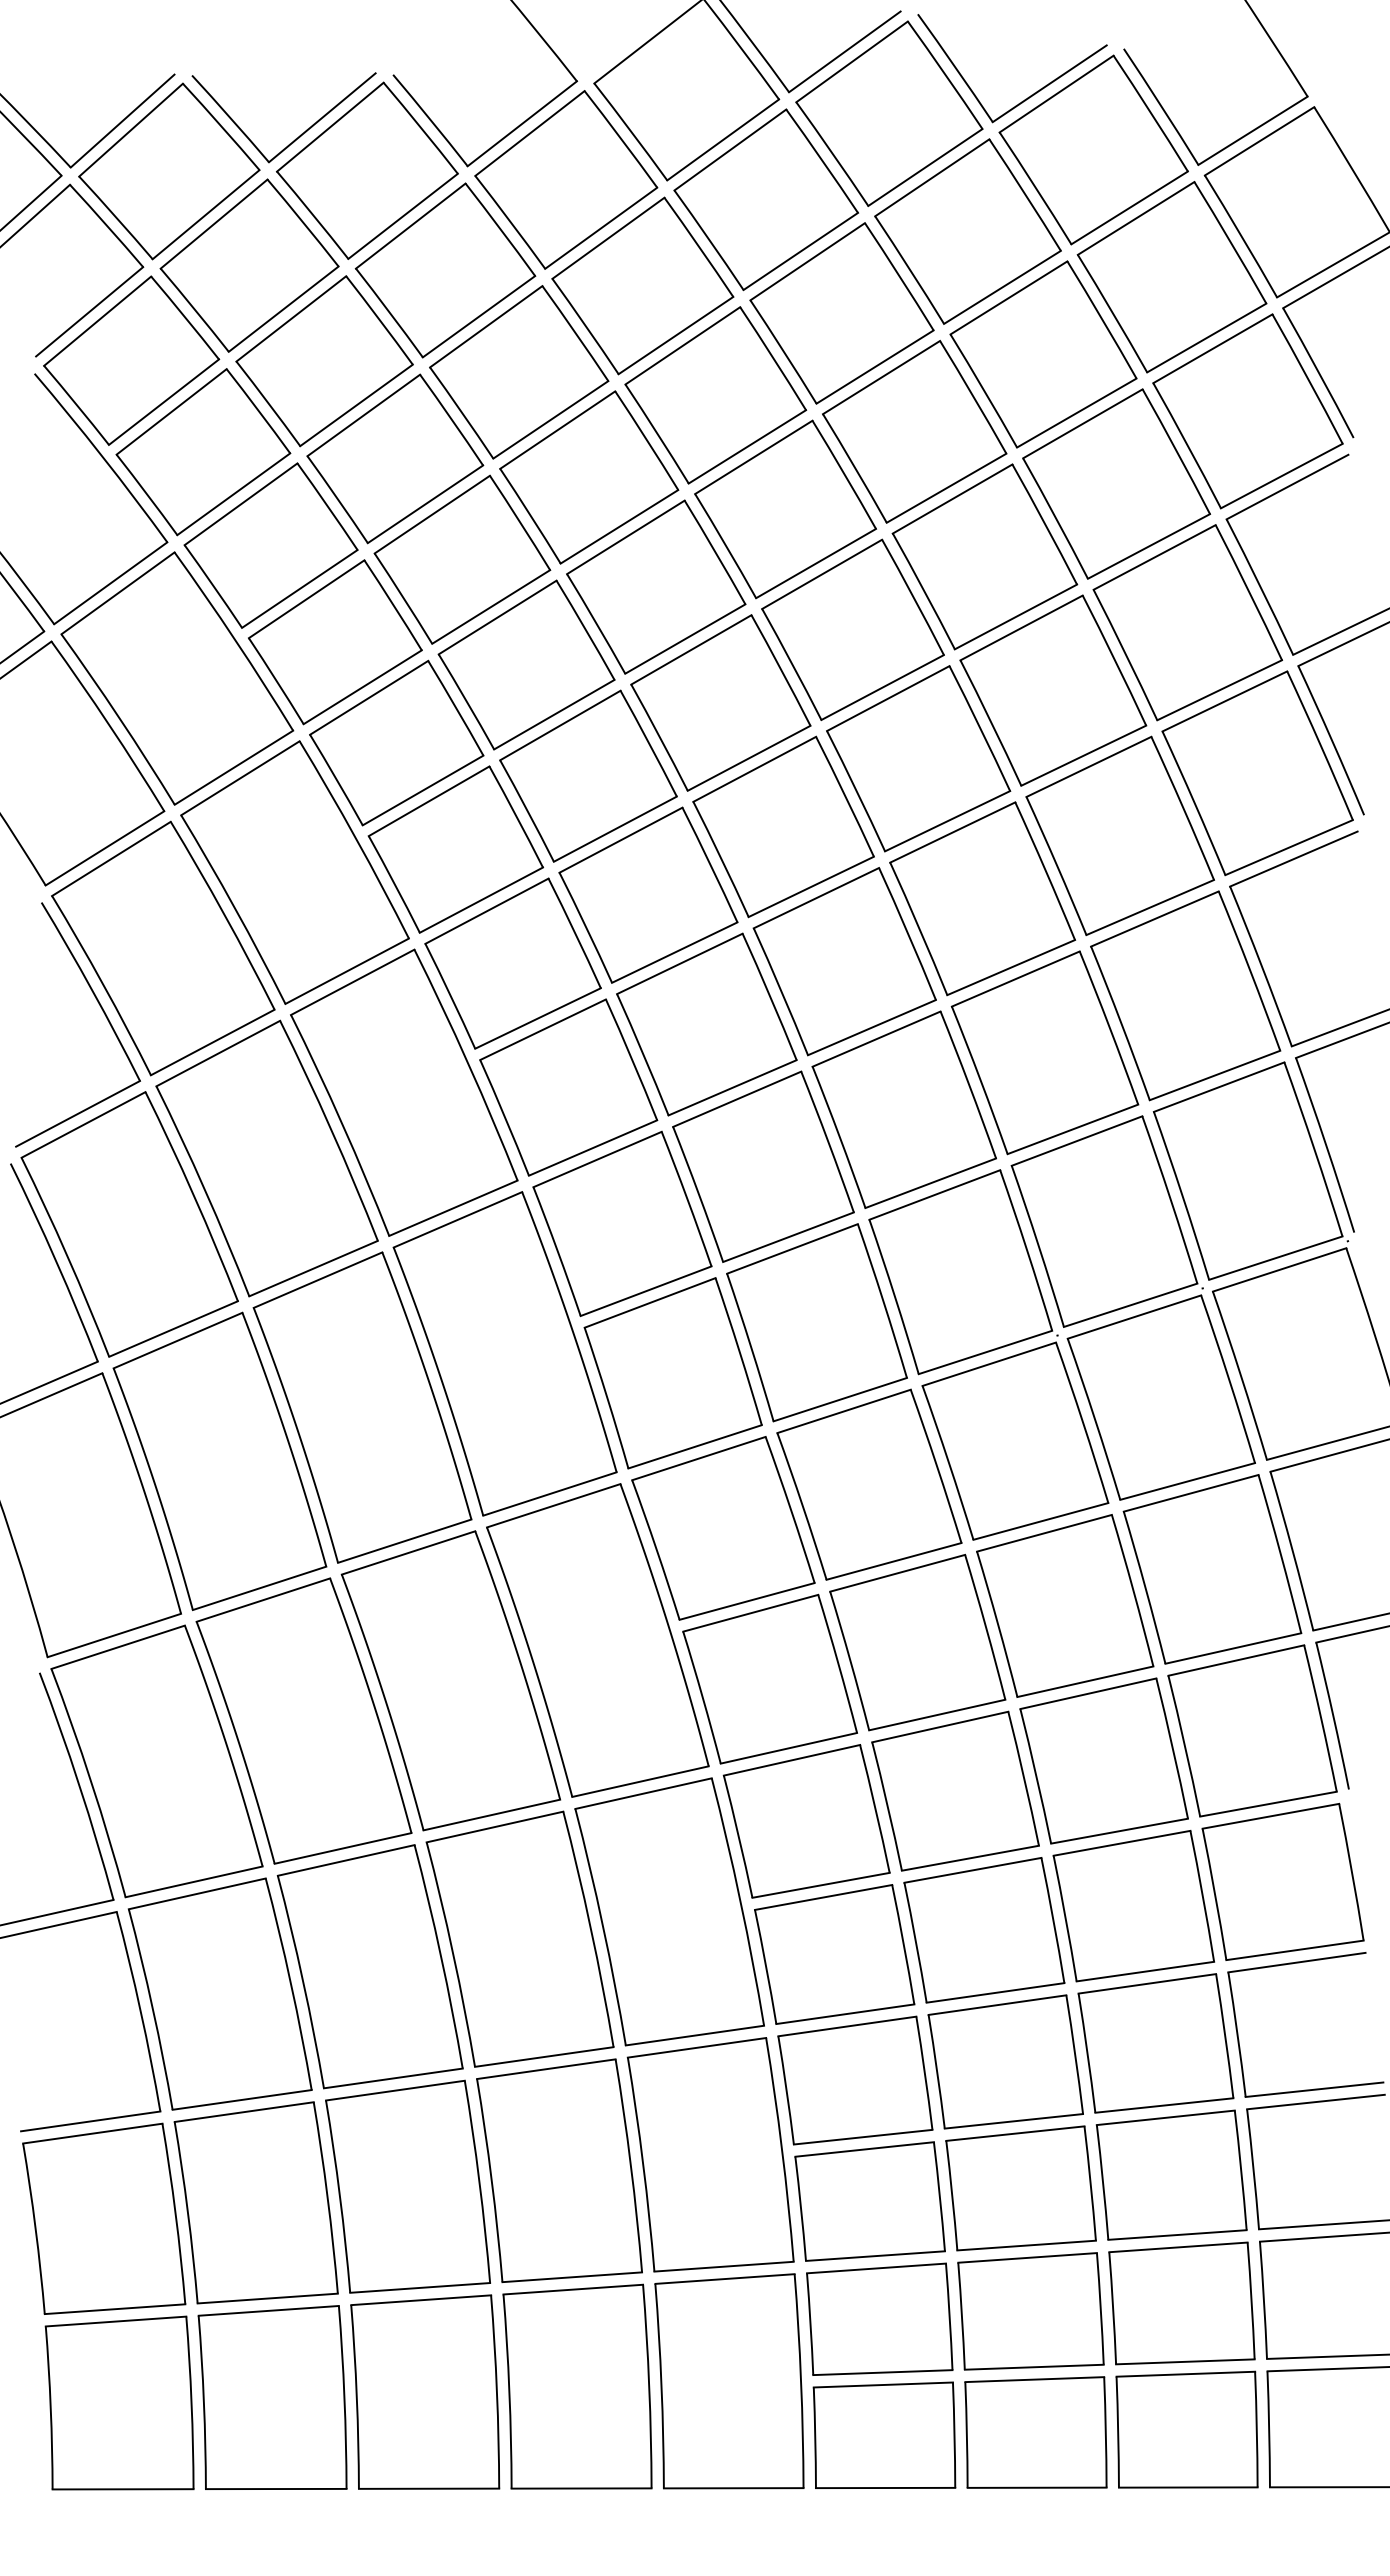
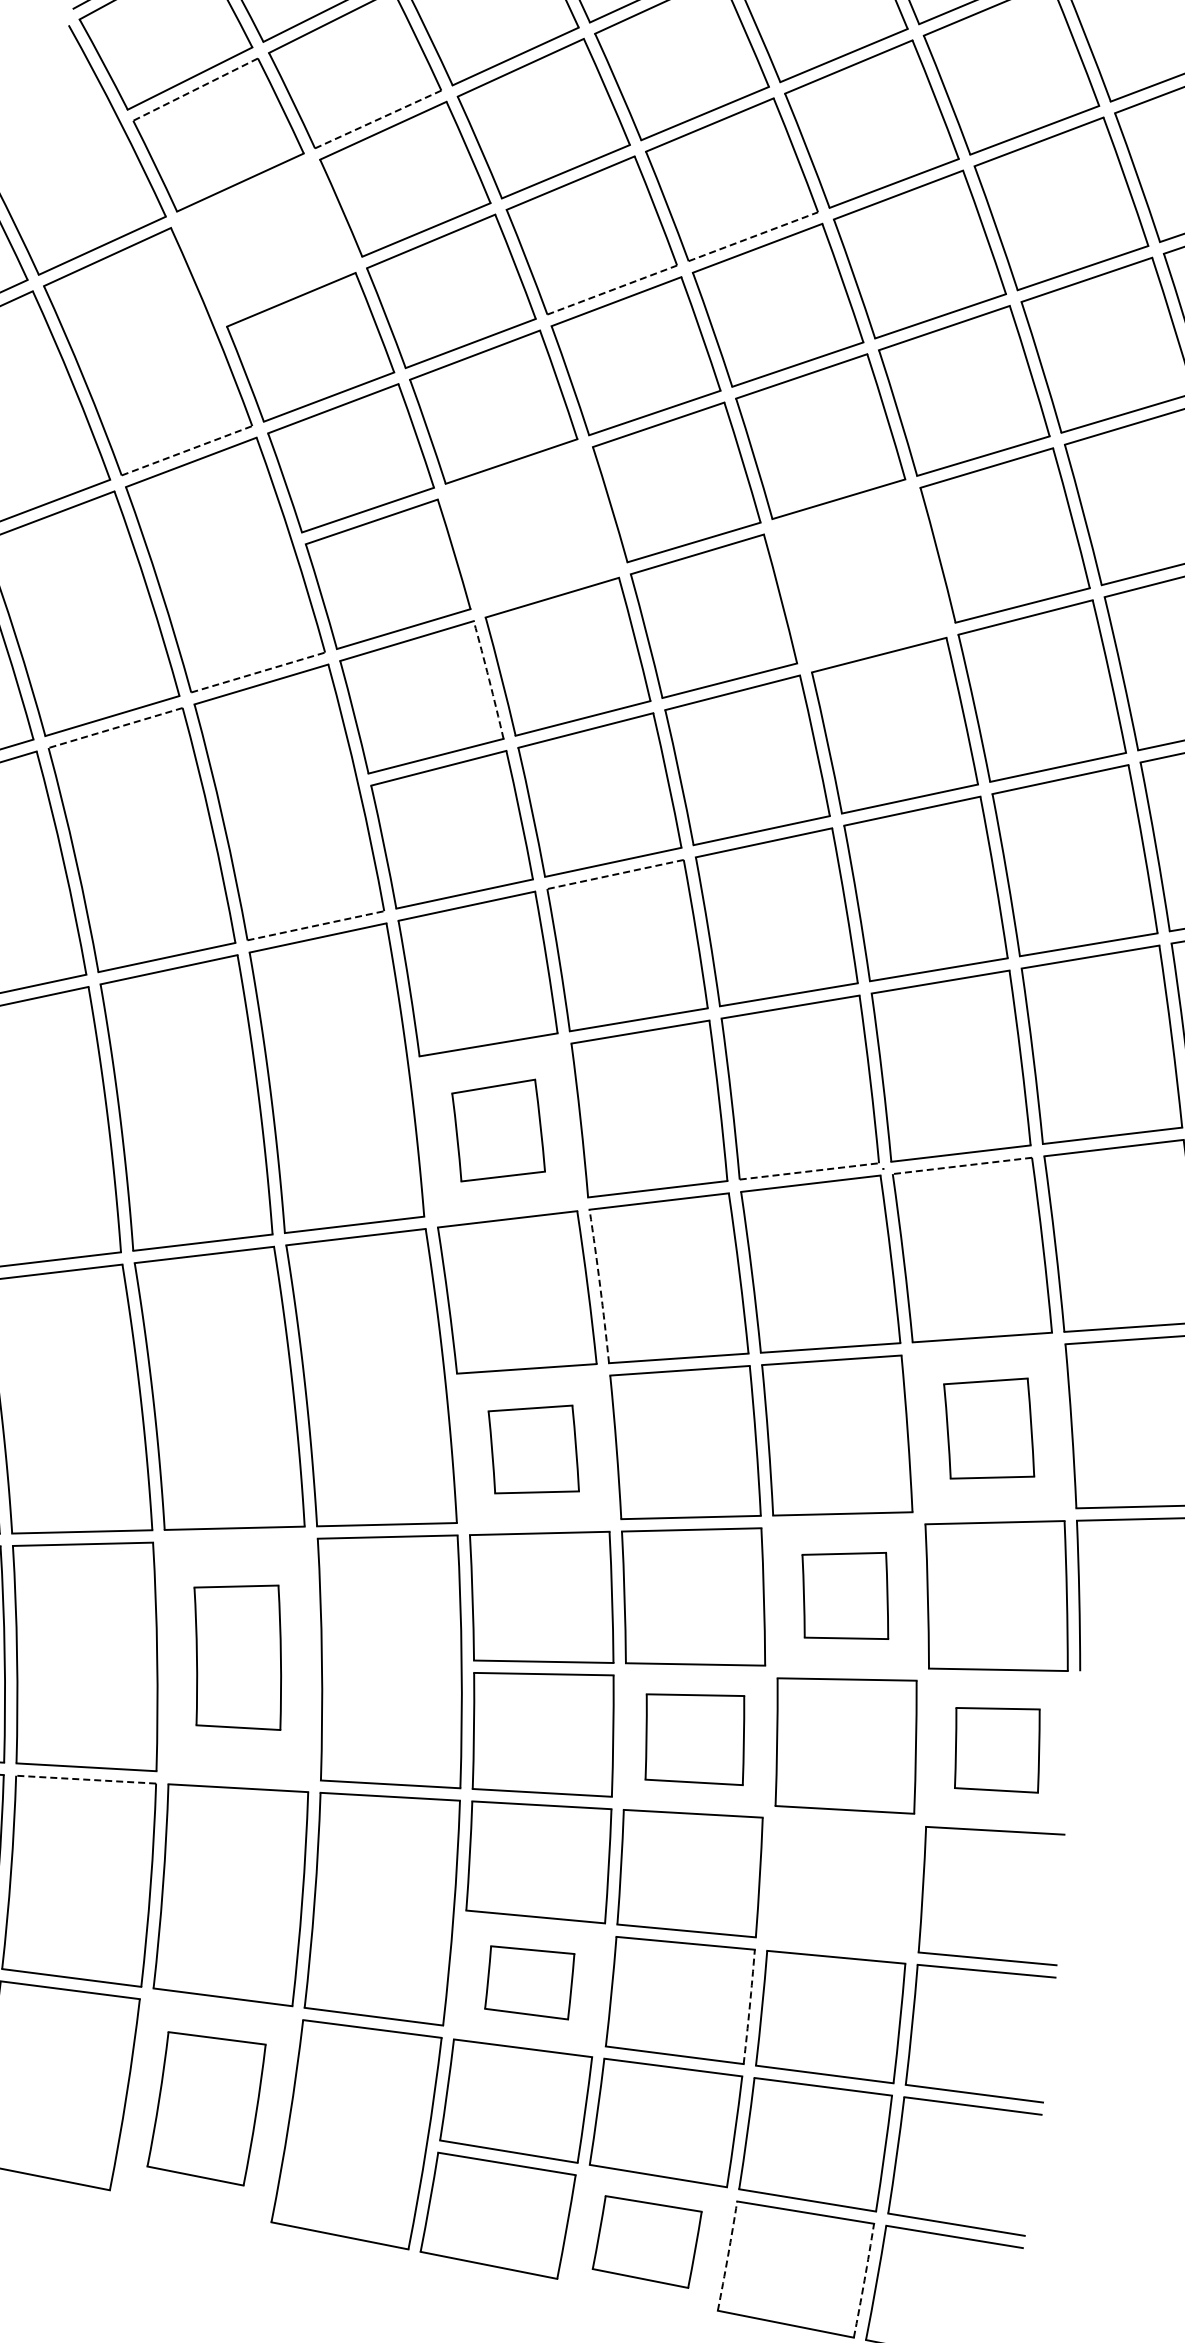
line: (356, 405) -> (378, 119), solid -> dashed
line: (171, 411) -> (195, 89), solid -> dashed
line: (747, 446) -> (753, 236), solid -> dashed
line: (619, 526) -> (612, 289), solid -> dashed
part: (270, 545) -> (266, 240), removed
part: (918, 758) -> (860, 575), removed
line: (233, 767) -> (186, 450), solid -> dashed
part: (588, 775) -> (533, 527), removed
arc: (575, 933) -> (489, 680), solid -> dashed
line: (347, 971) -> (258, 672), solid -> dashed
line: (218, 1053) -> (115, 727), solid -> dashed
line: (737, 1099) -> (615, 874), solid -> dashed
line: (453, 1208) -> (315, 926), solid -> dashed
line: (1133, 1317) -> (961, 1166), solid -> dashed
line: (985, 1352) -> (809, 1171), solid -> dashed
part: (672, 1373) -> (498, 1130), size x0.6
arc: (802, 1506) -> (599, 1286), solid -> dashed
part: (1212, 1569) -> (989, 1428), size x0.6
part: (769, 1678) -> (533, 1448), size x0.6
part: (1103, 1760) -> (845, 1594), size x0.6
part: (1282, 1881) -> (997, 1748), size x0.6
part: (984, 1930) -> (695, 1738), size x0.7
part: (519, 1938) -> (237, 1654), size x0.6
part: (1155, 2043) -> (840, 1882), removed
line: (394, 2090) -> (85, 1779), solid -> dashed
arc: (1090, 2183) -> (749, 2006), solid -> dashed
part: (869, 2201) -> (529, 1981), size x0.6
part: (577, 2386) -> (206, 2105), size x0.7
arc: (1256, 2429) -> (864, 2280), solid -> dashed
part: (1035, 2432) -> (646, 2240), size x0.7
arc: (1118, 2432) -> (728, 2256), solid -> dashed

